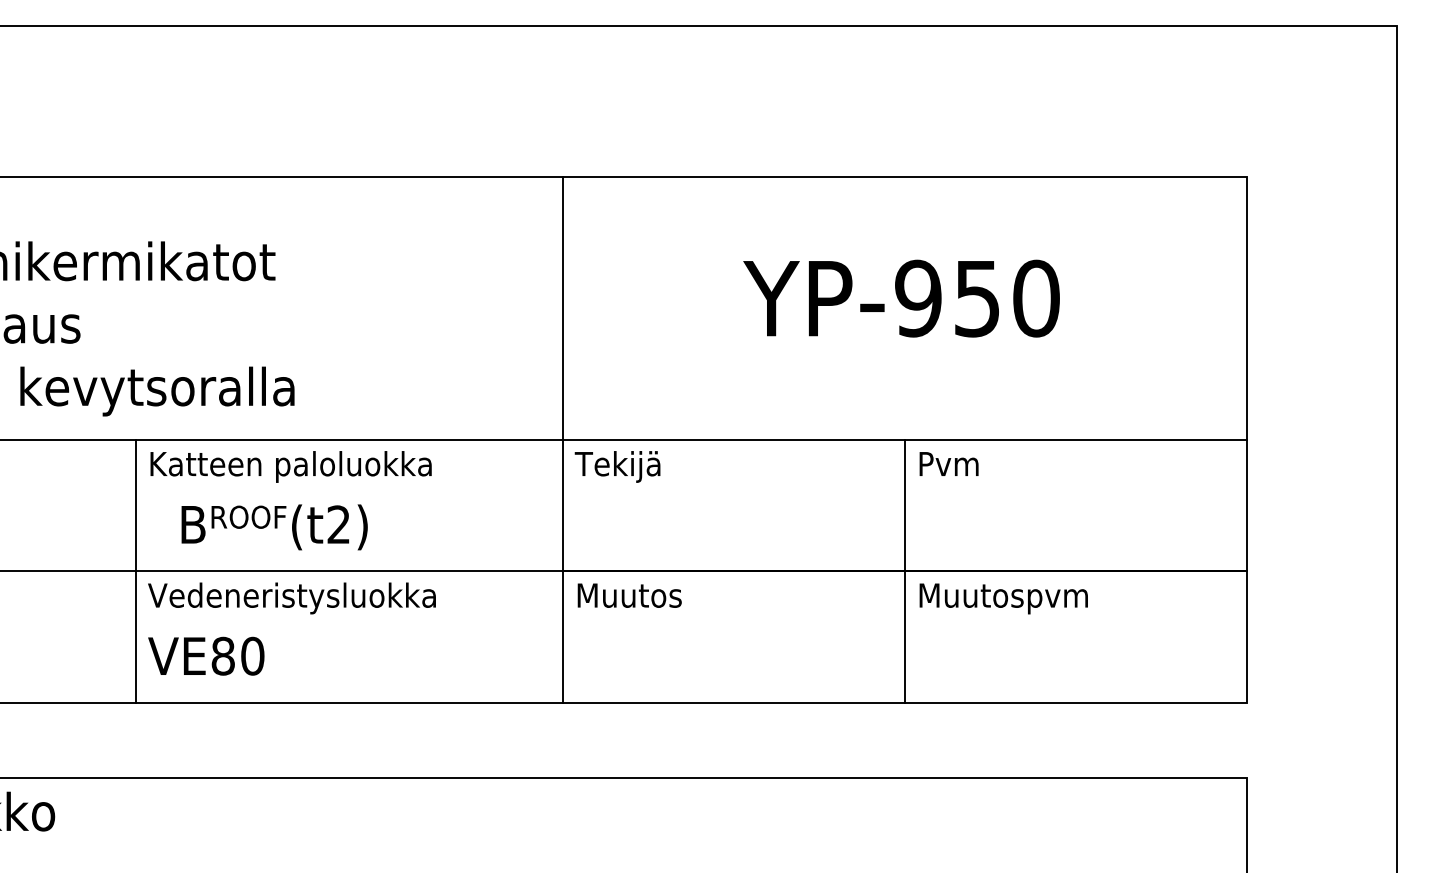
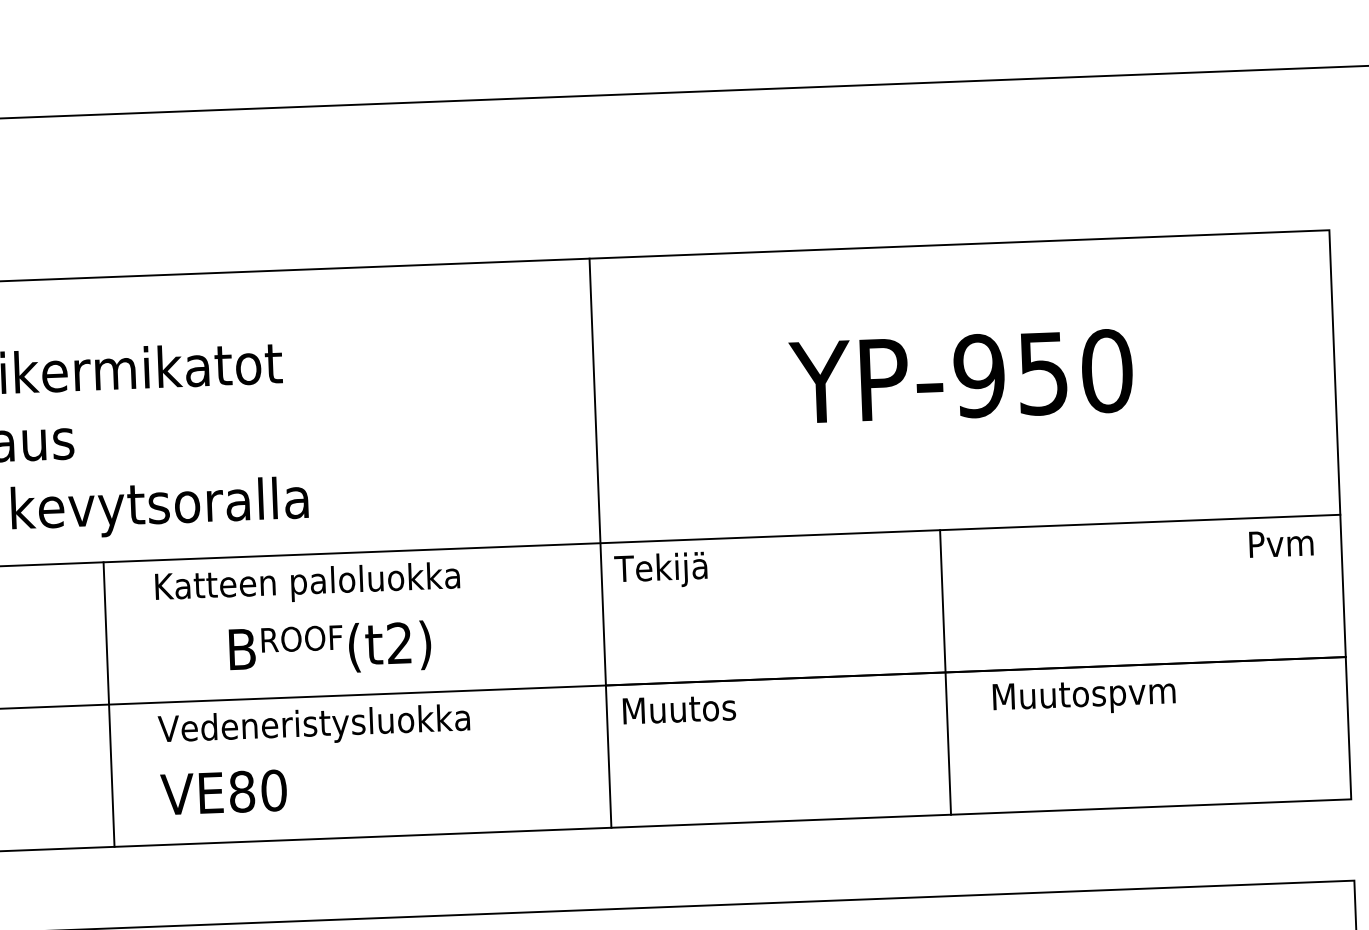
text: (948, 463) -> (1280, 543), moved
text: (274, 527) -> (330, 648), moved
line: (135, 570) -> (109, 704), moved
line: (904, 570) -> (945, 671), moved

